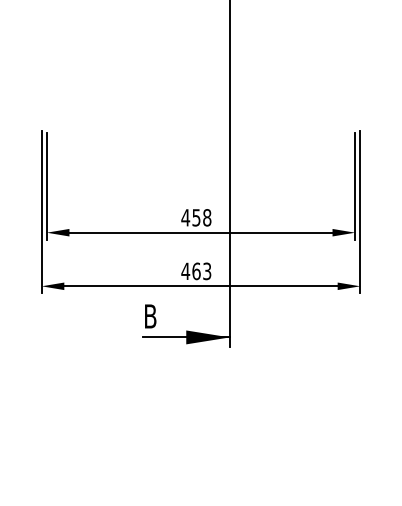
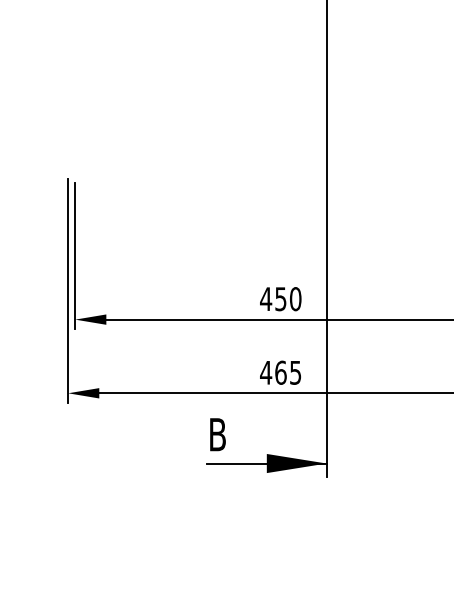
text: (207, 217) -> (296, 298), 458 -> 450
text: (207, 270) -> (296, 371), 463 -> 465

